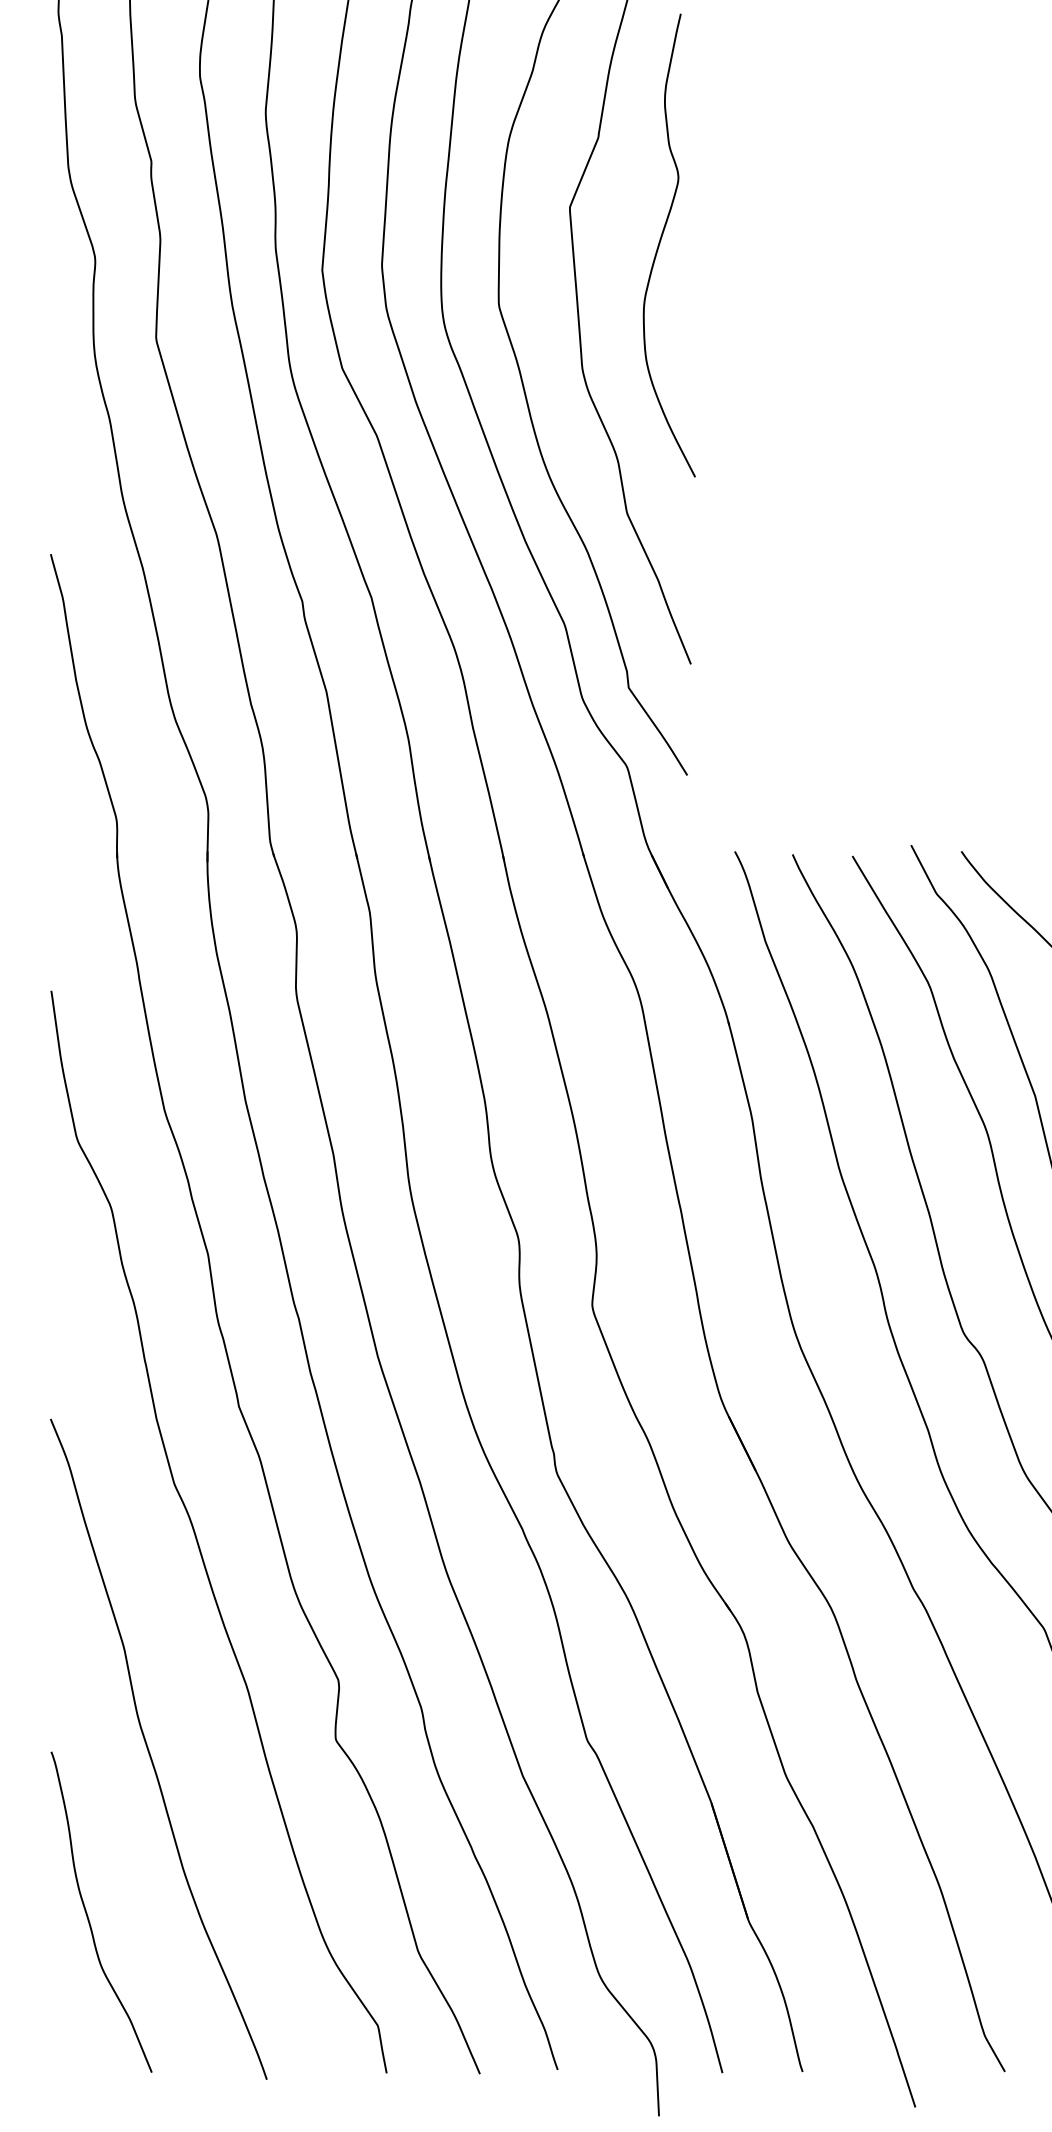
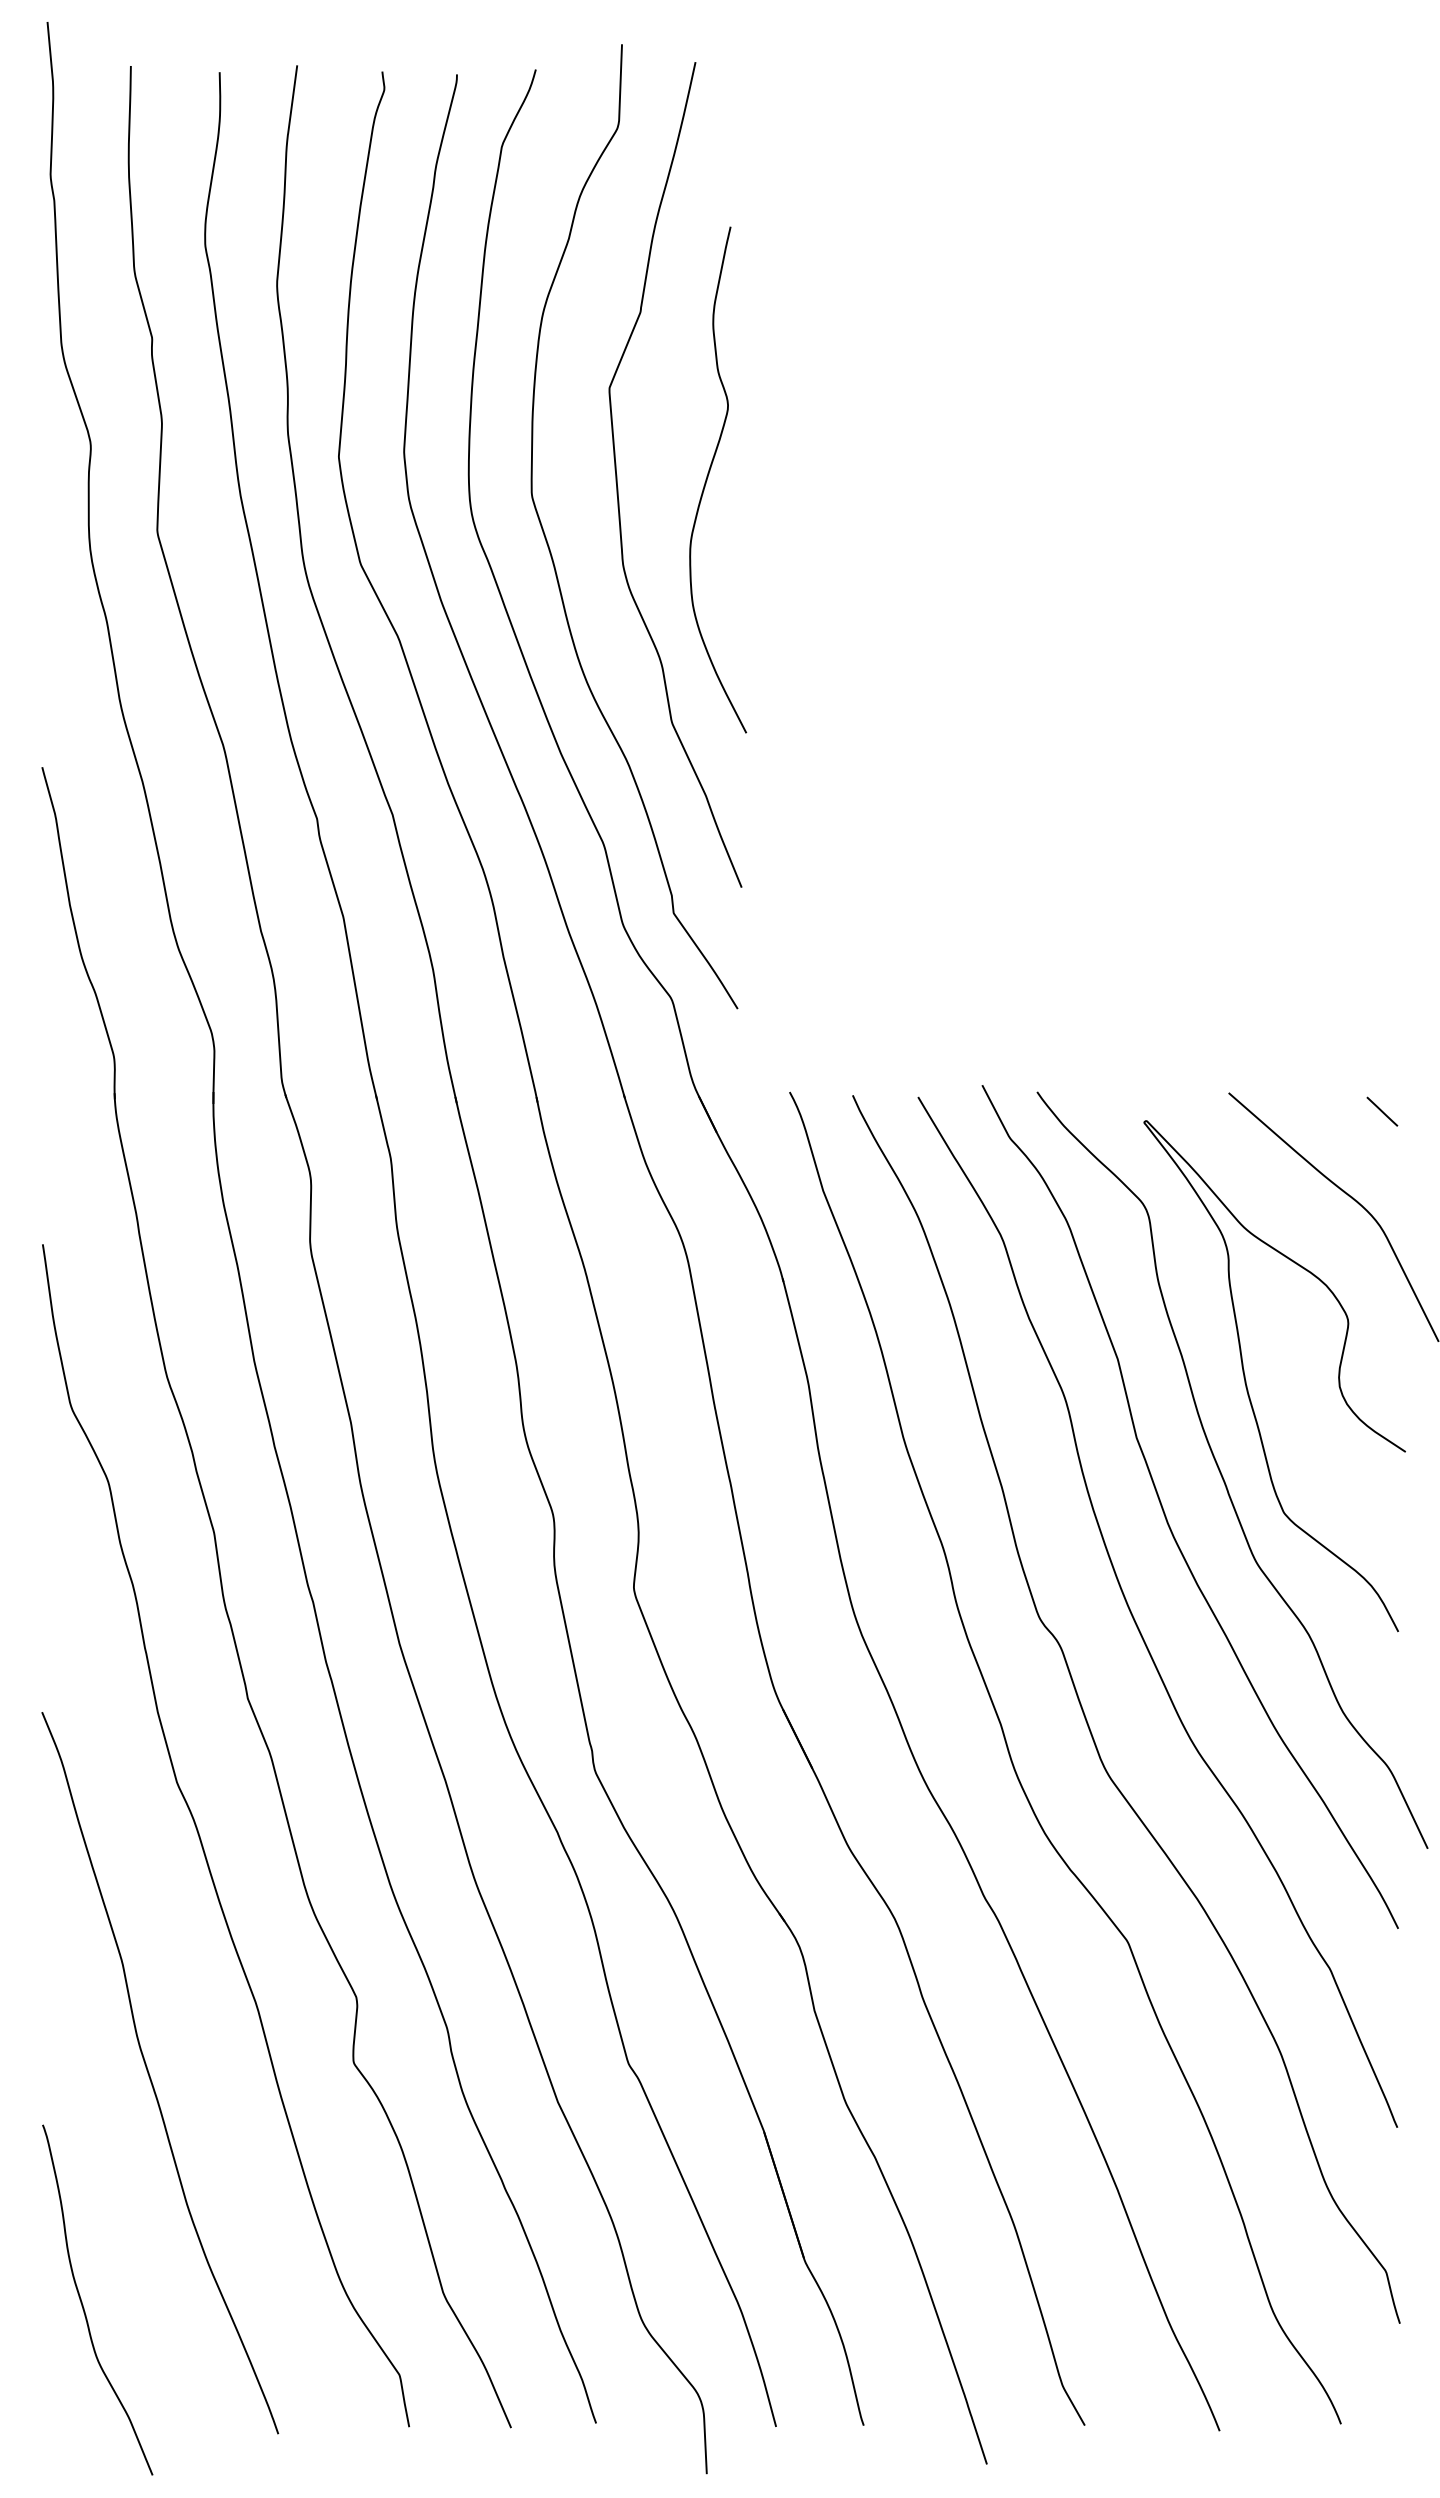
curve: (660, 243) -> (708, 477), moved
curve: (88, 1916) -> (83, 2304), moved

